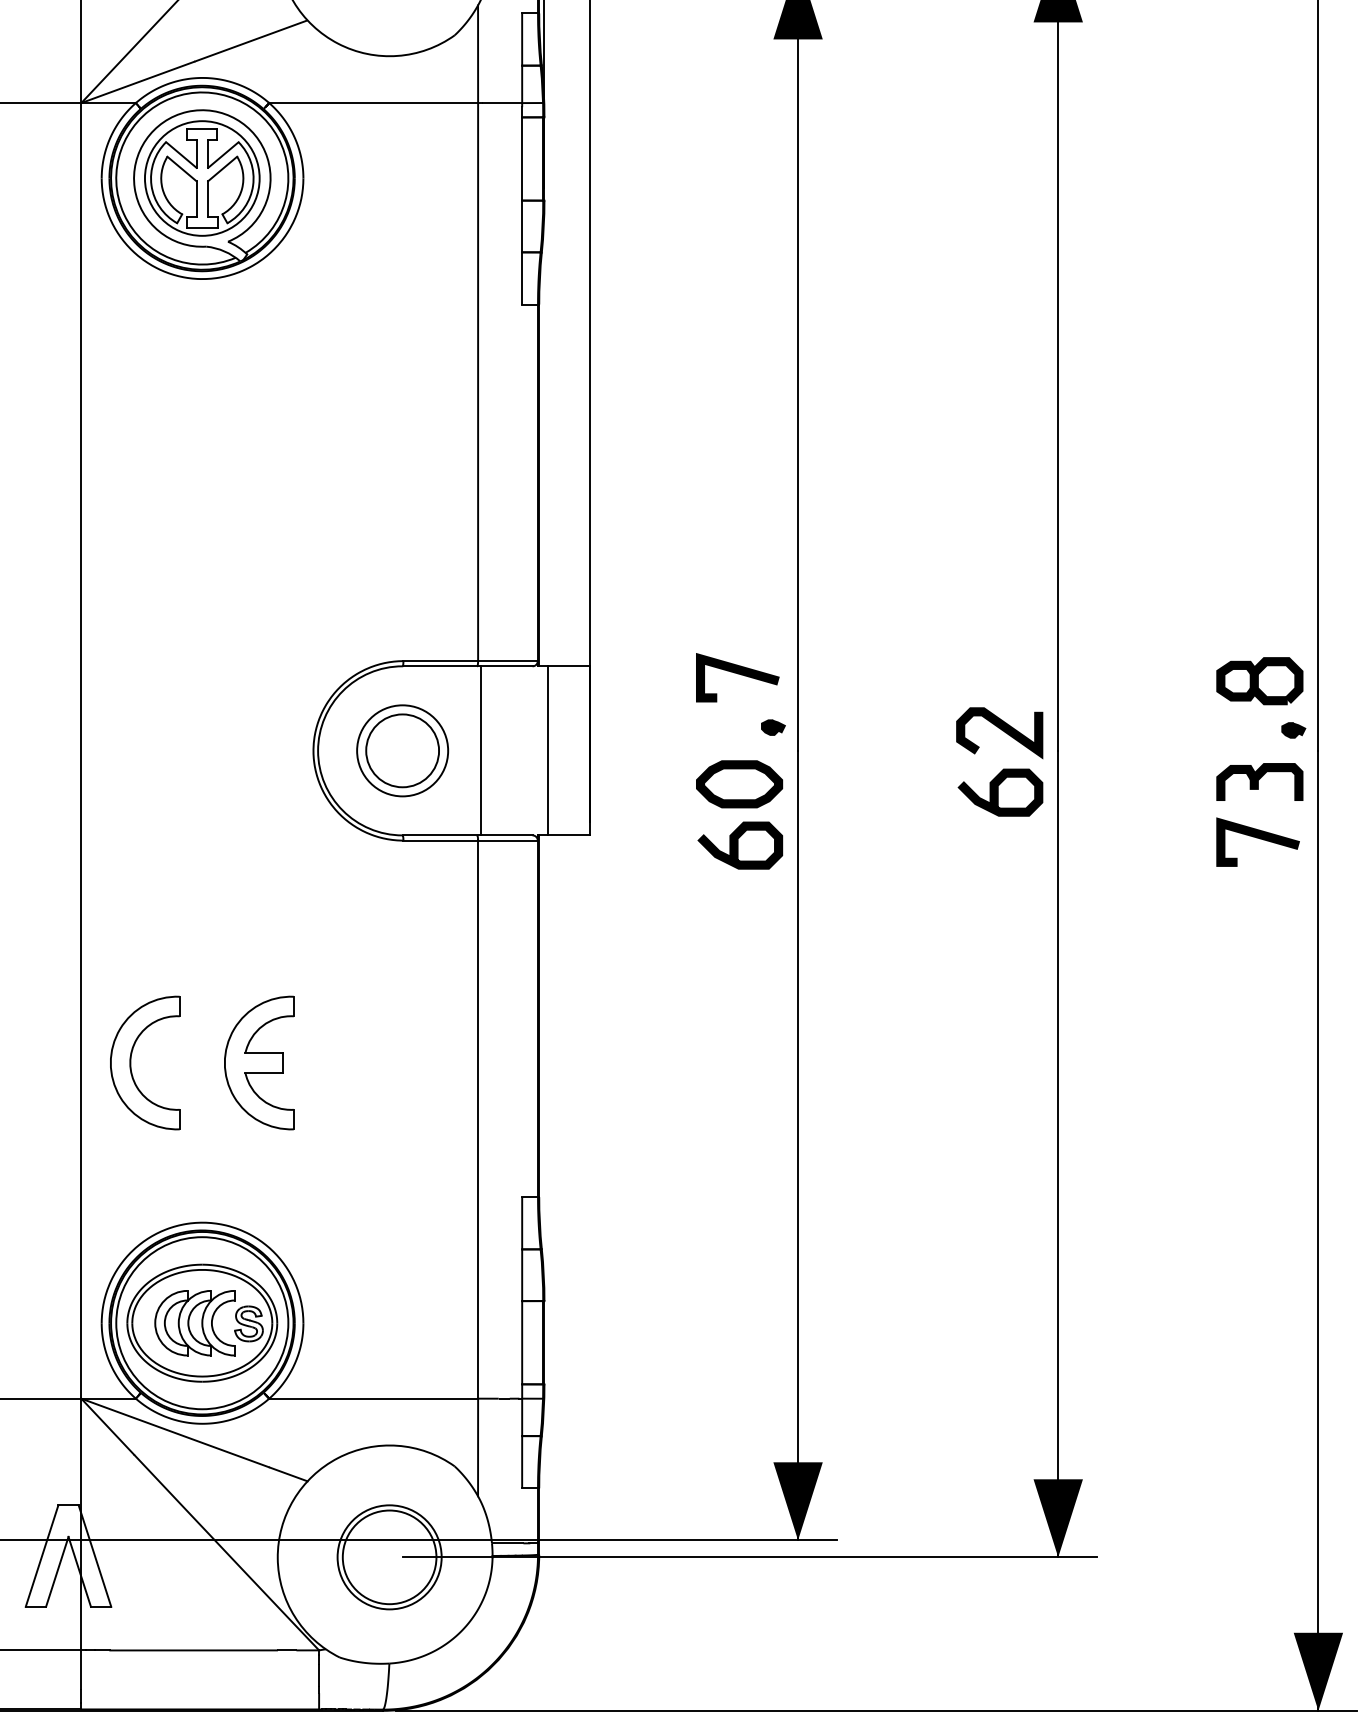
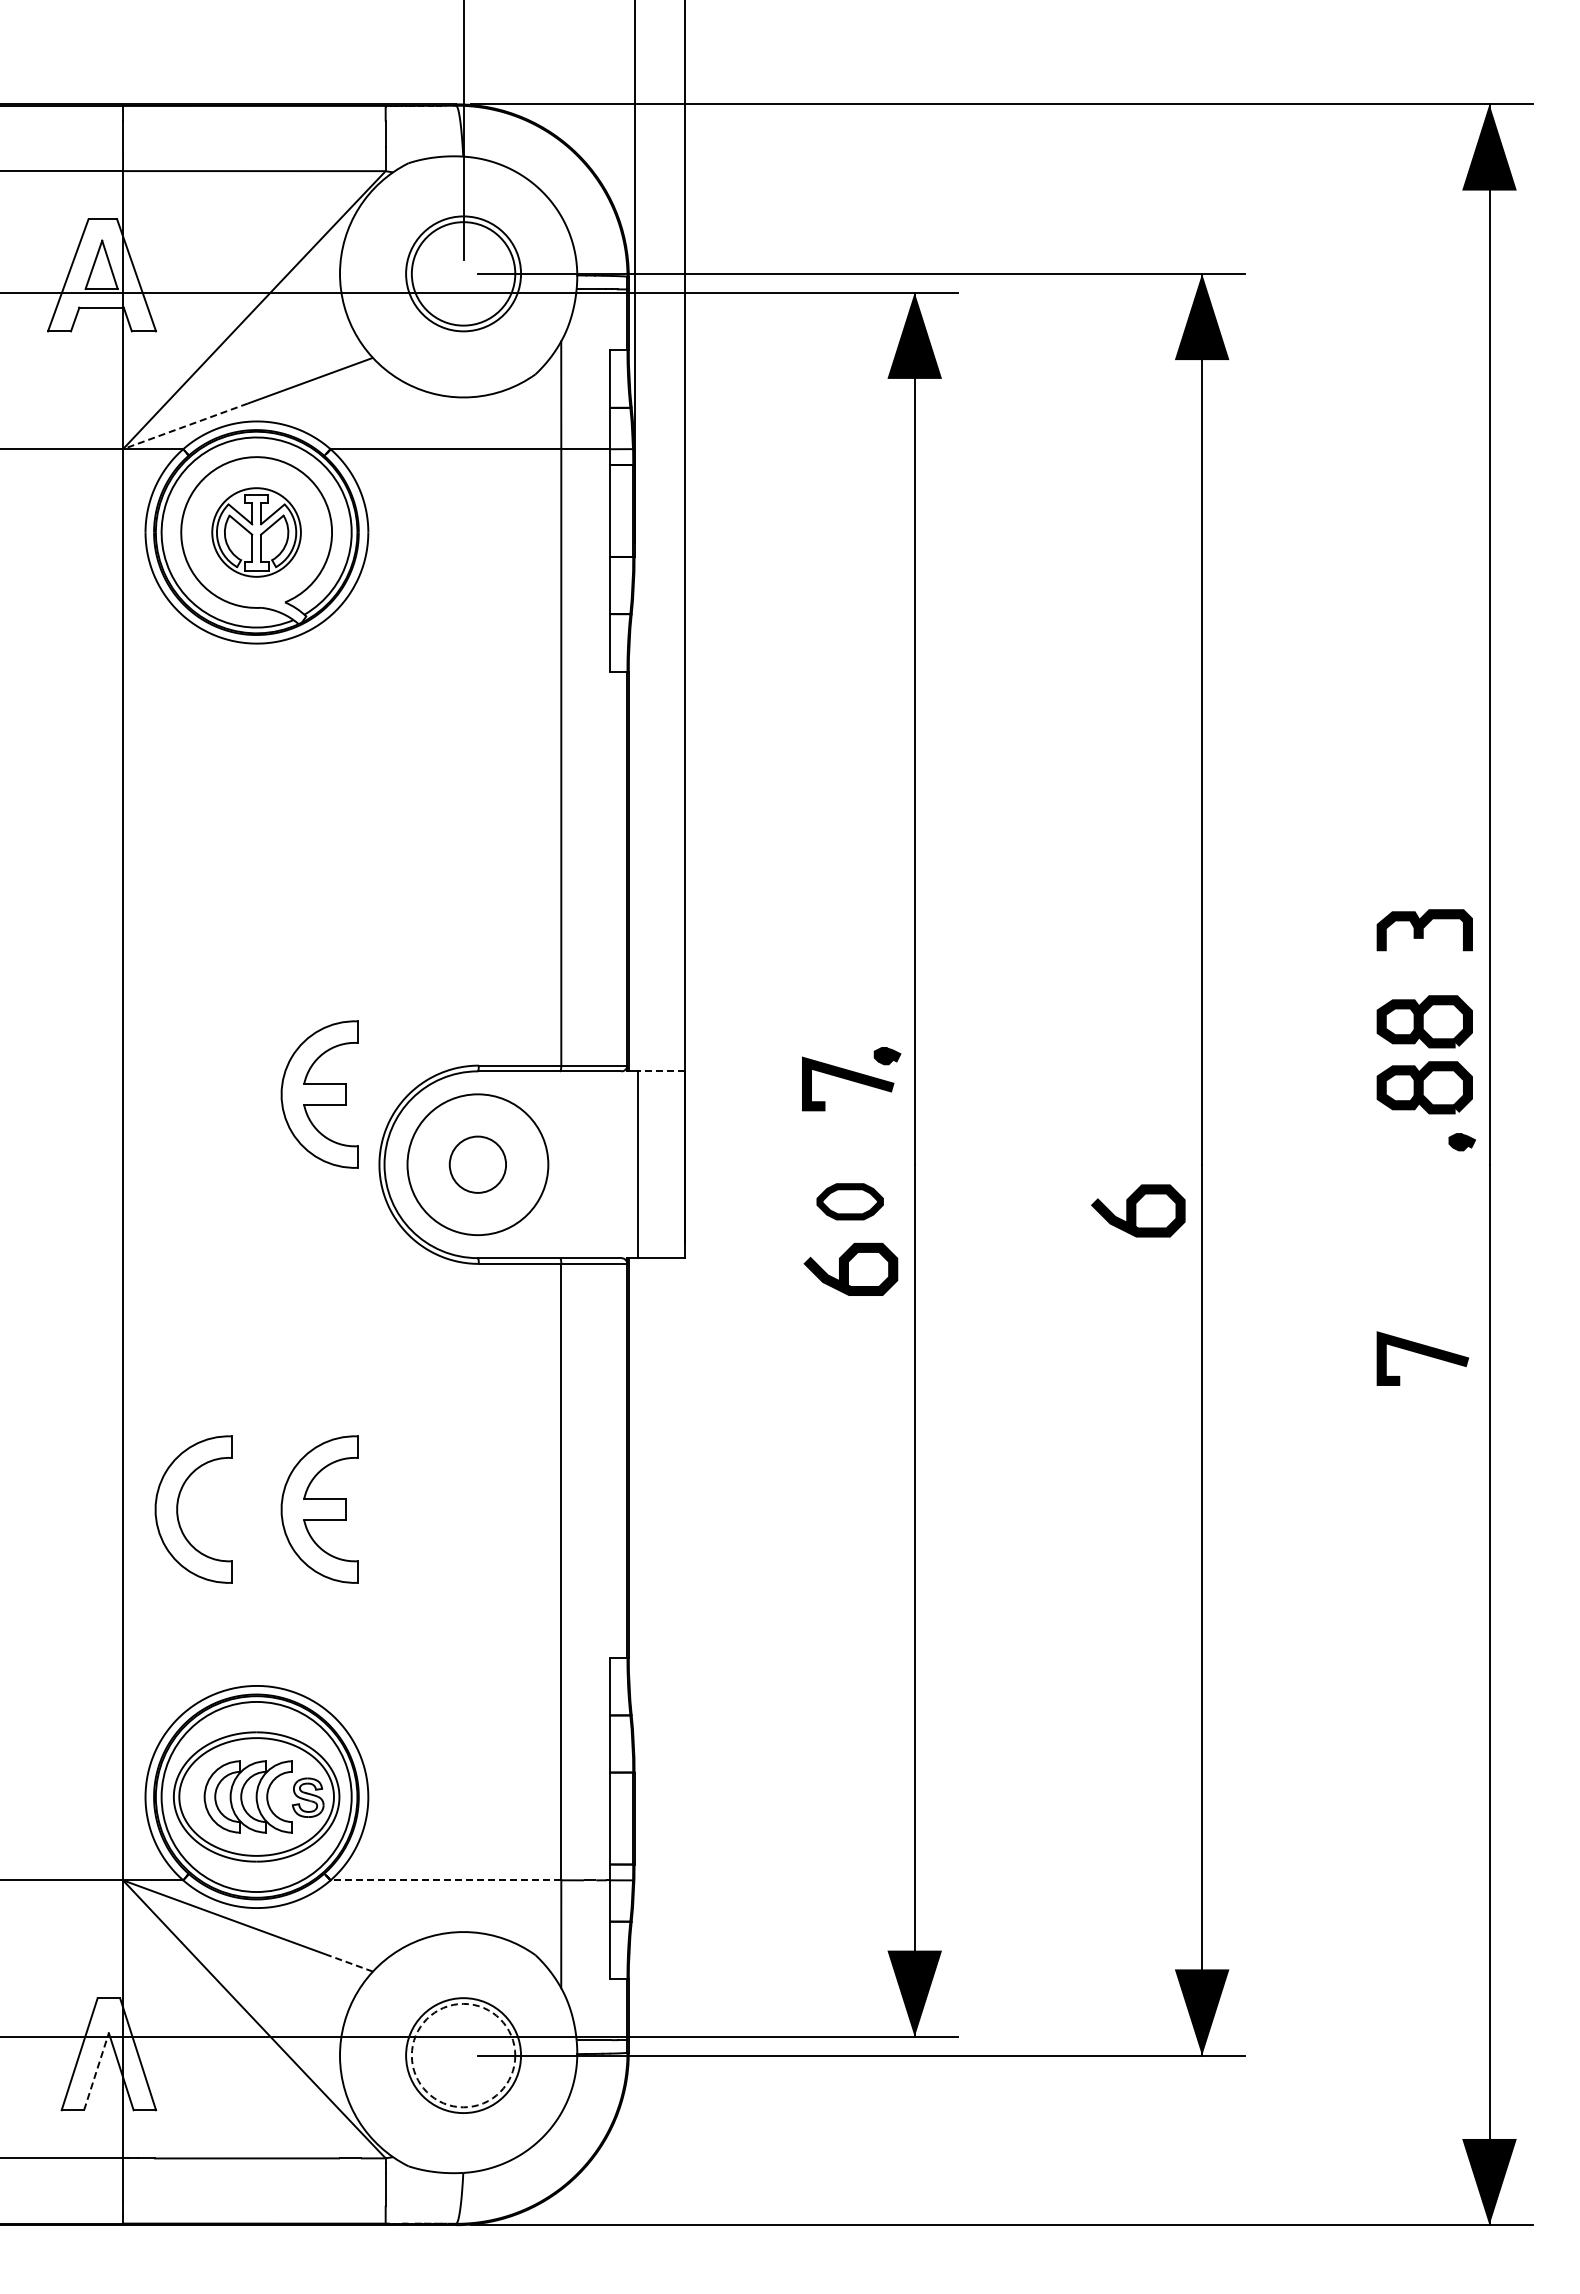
line: (136, 82) -> (184, 426), solid -> dashed
part: (202, 178) -> (256, 532), size x0.7
part: (1259, 621) -> (1424, 1021), added
line: (567, 666) -> (660, 1071), solid -> dashed
part: (259, 687) -> (319, 1094), added
part: (773, 727) -> (887, 1056), moved
curve: (1001, 730) -> (1139, 1142), removed
circle: (402, 750) -> (477, 1164), size x0.7
circle: (402, 750) -> (477, 1164), size x1.4
line: (481, 750) -> (564, 1164), removed
part: (1259, 782) -> (1424, 930), moved
part: (739, 784) -> (850, 1201), size x0.7
line: (1259, 839) -> (1424, 1355), moved
line: (373, 1398) -> (445, 1880), solid -> dashed
line: (288, 1473) -> (351, 1963), solid -> dashed
circle: (389, 1557) -> (463, 2055), solid -> dashed
line: (57, 1571) -> (96, 2071), solid -> dashed

